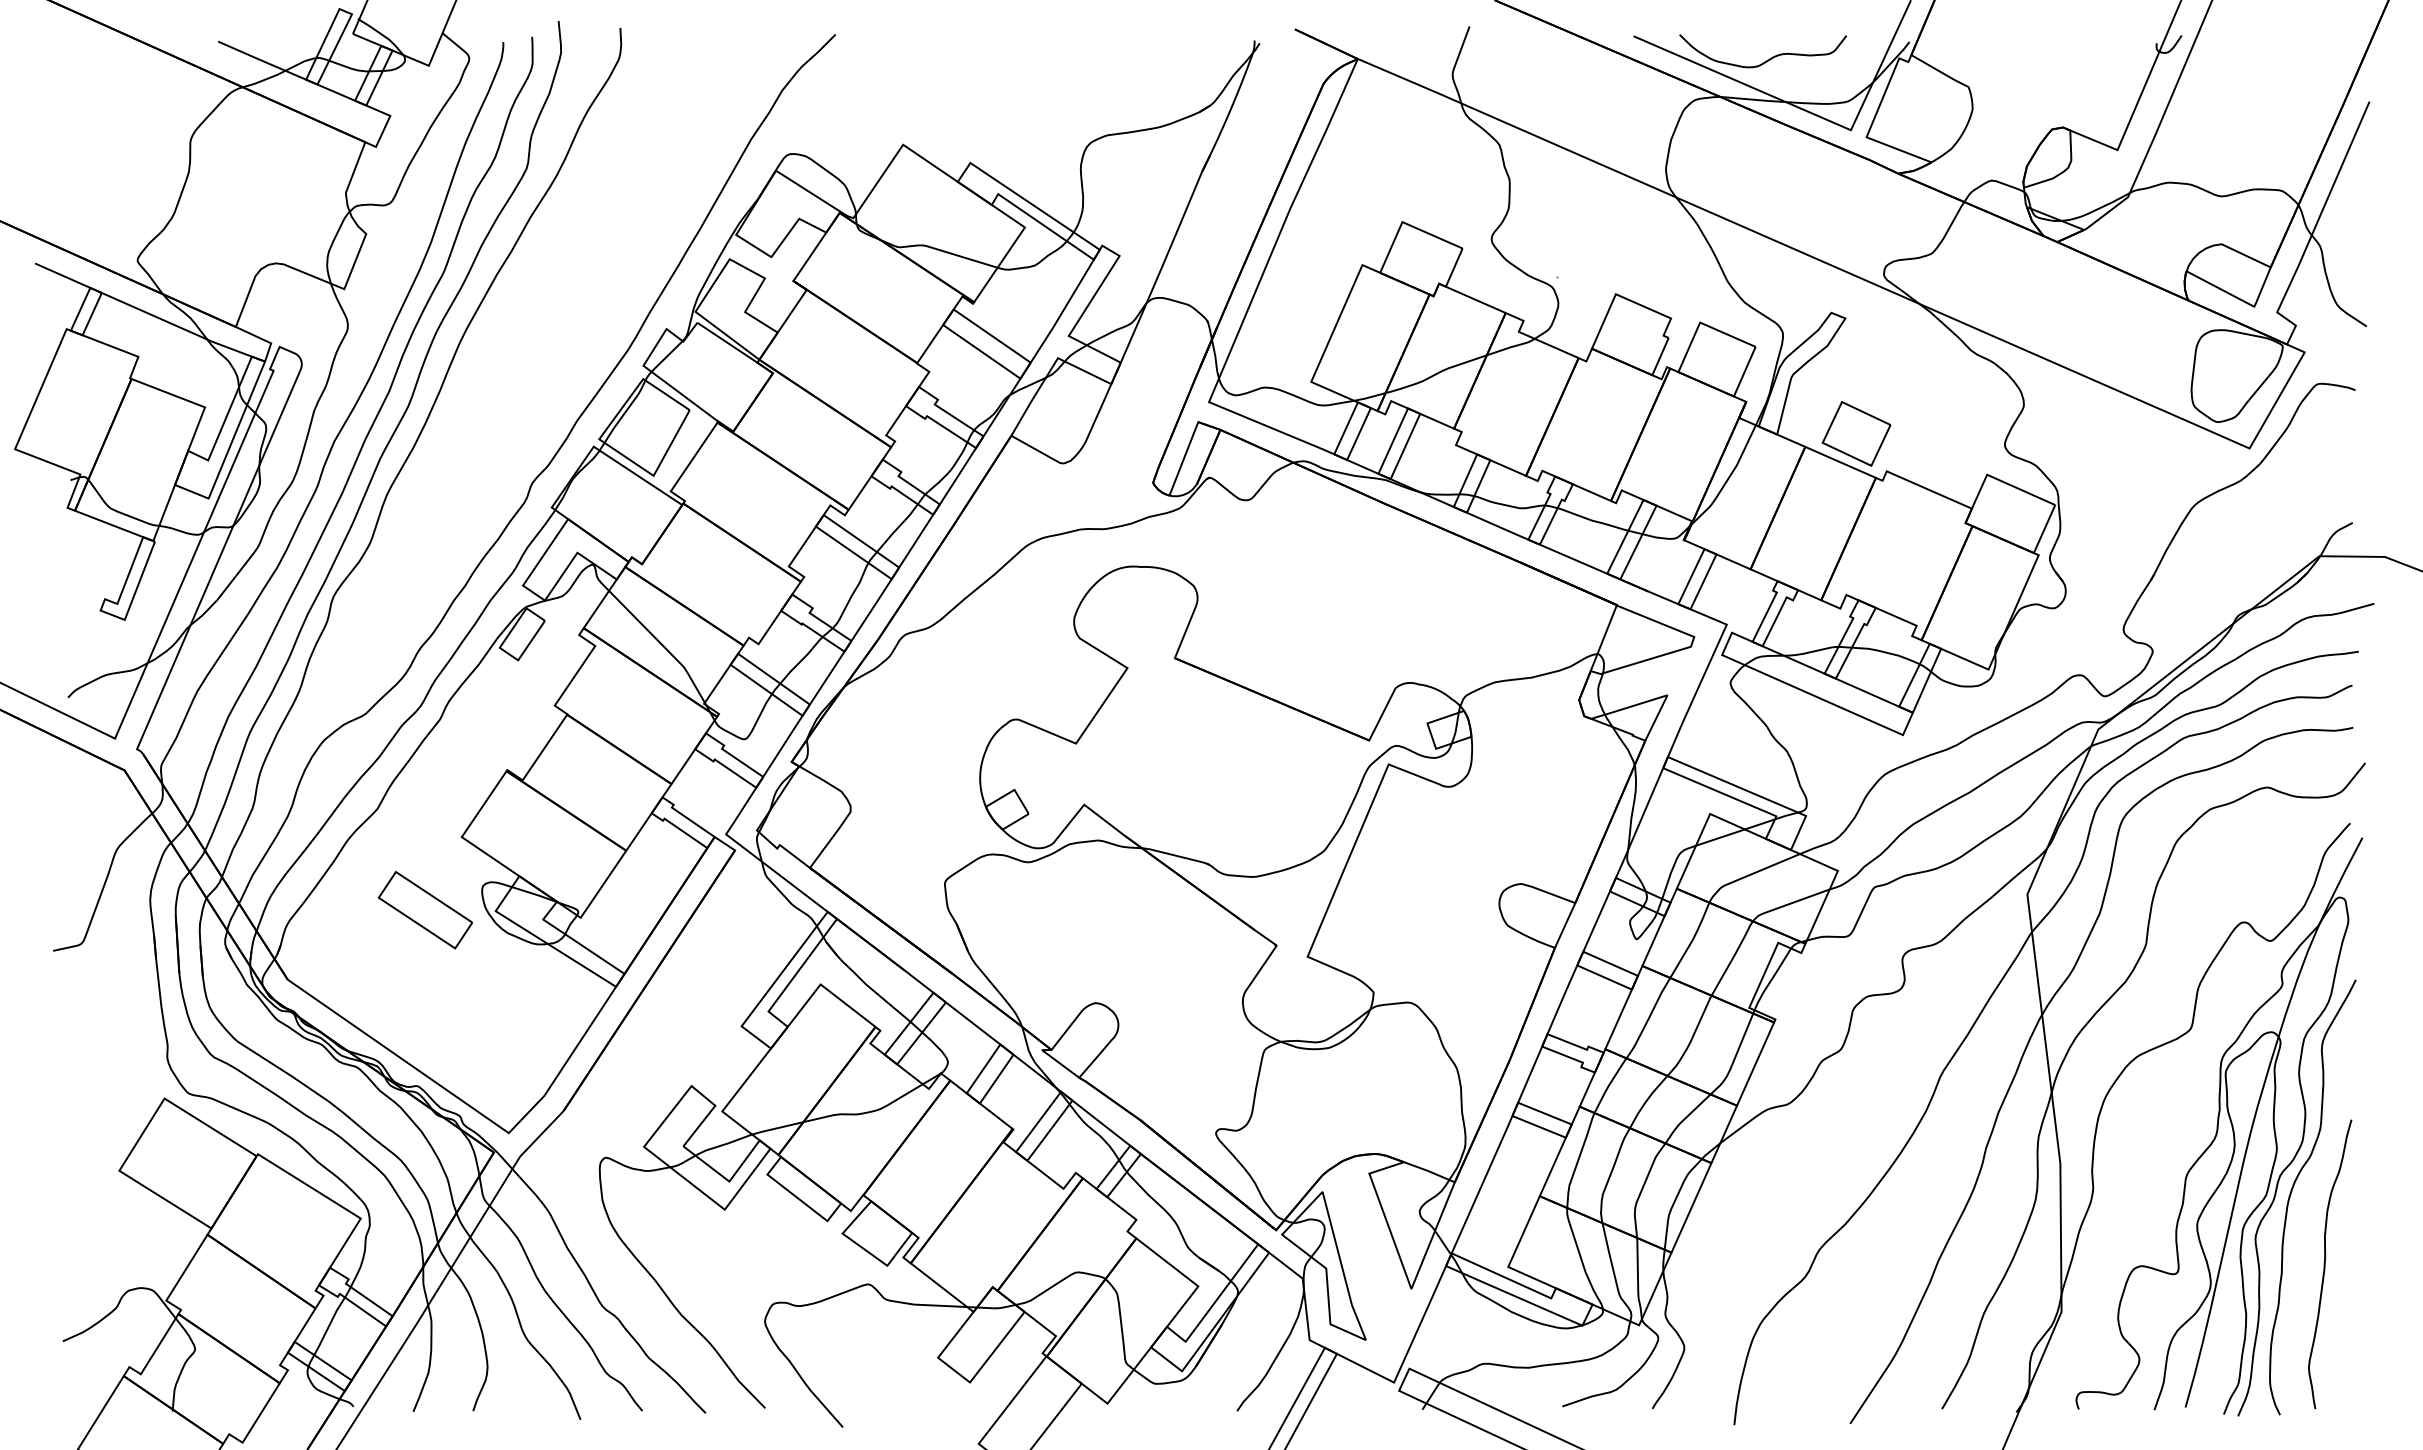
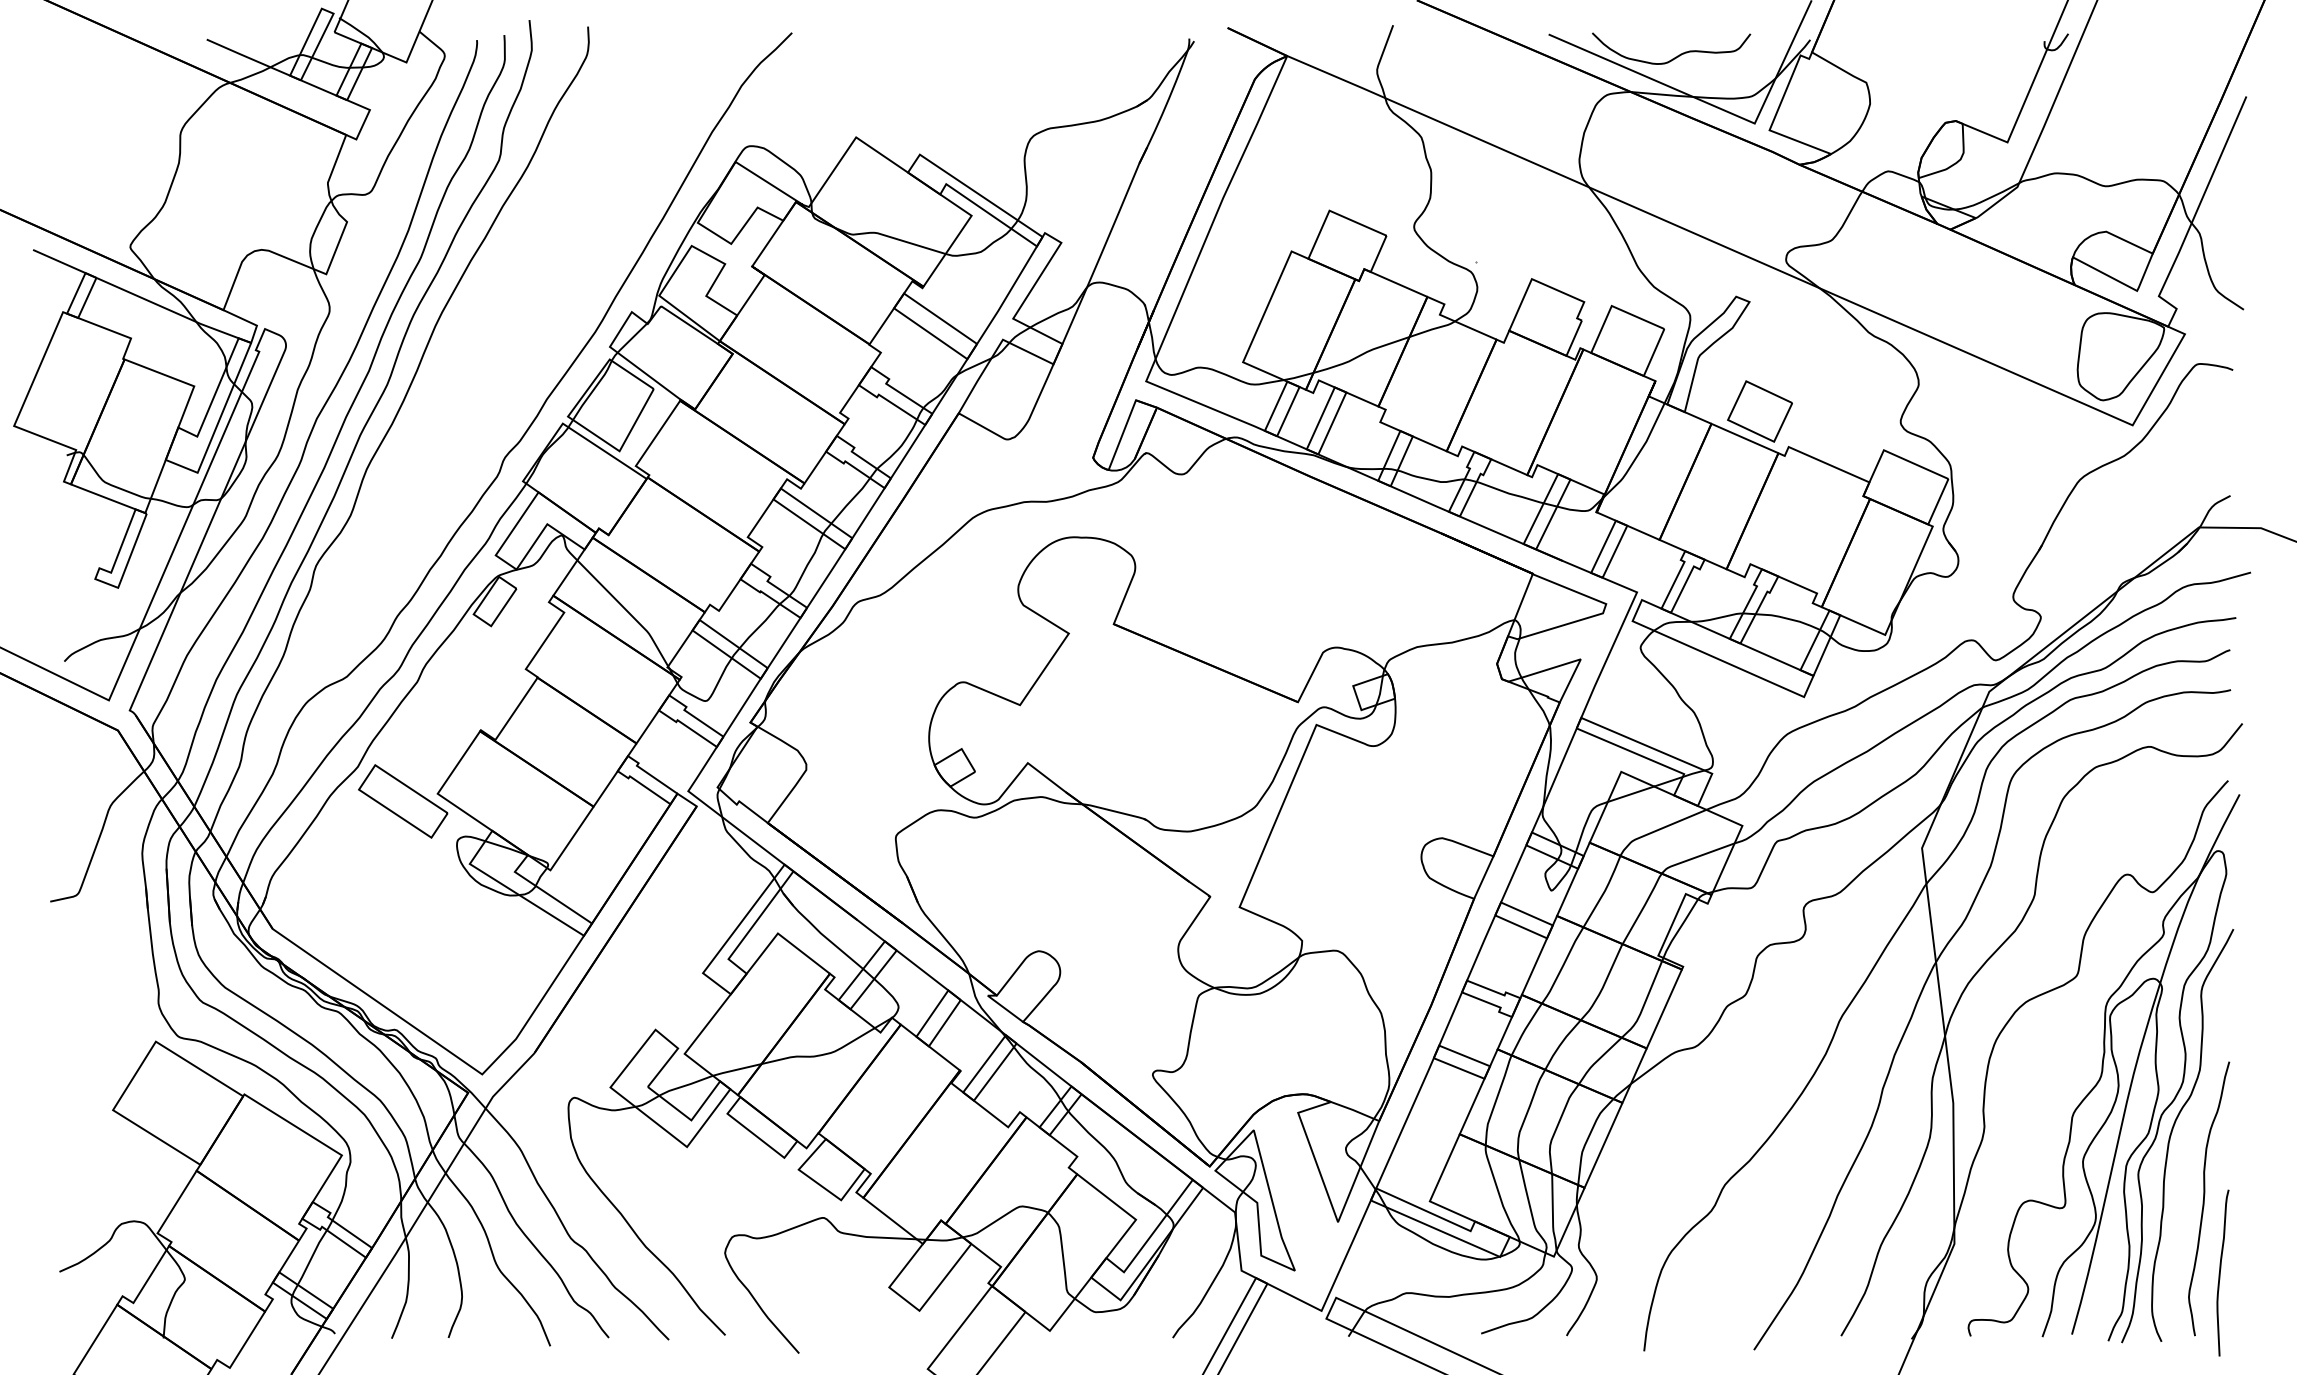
part: (424, 909) -> (402, 800), moved
curve: (2342, 1342) -> (2220, 1272), added

